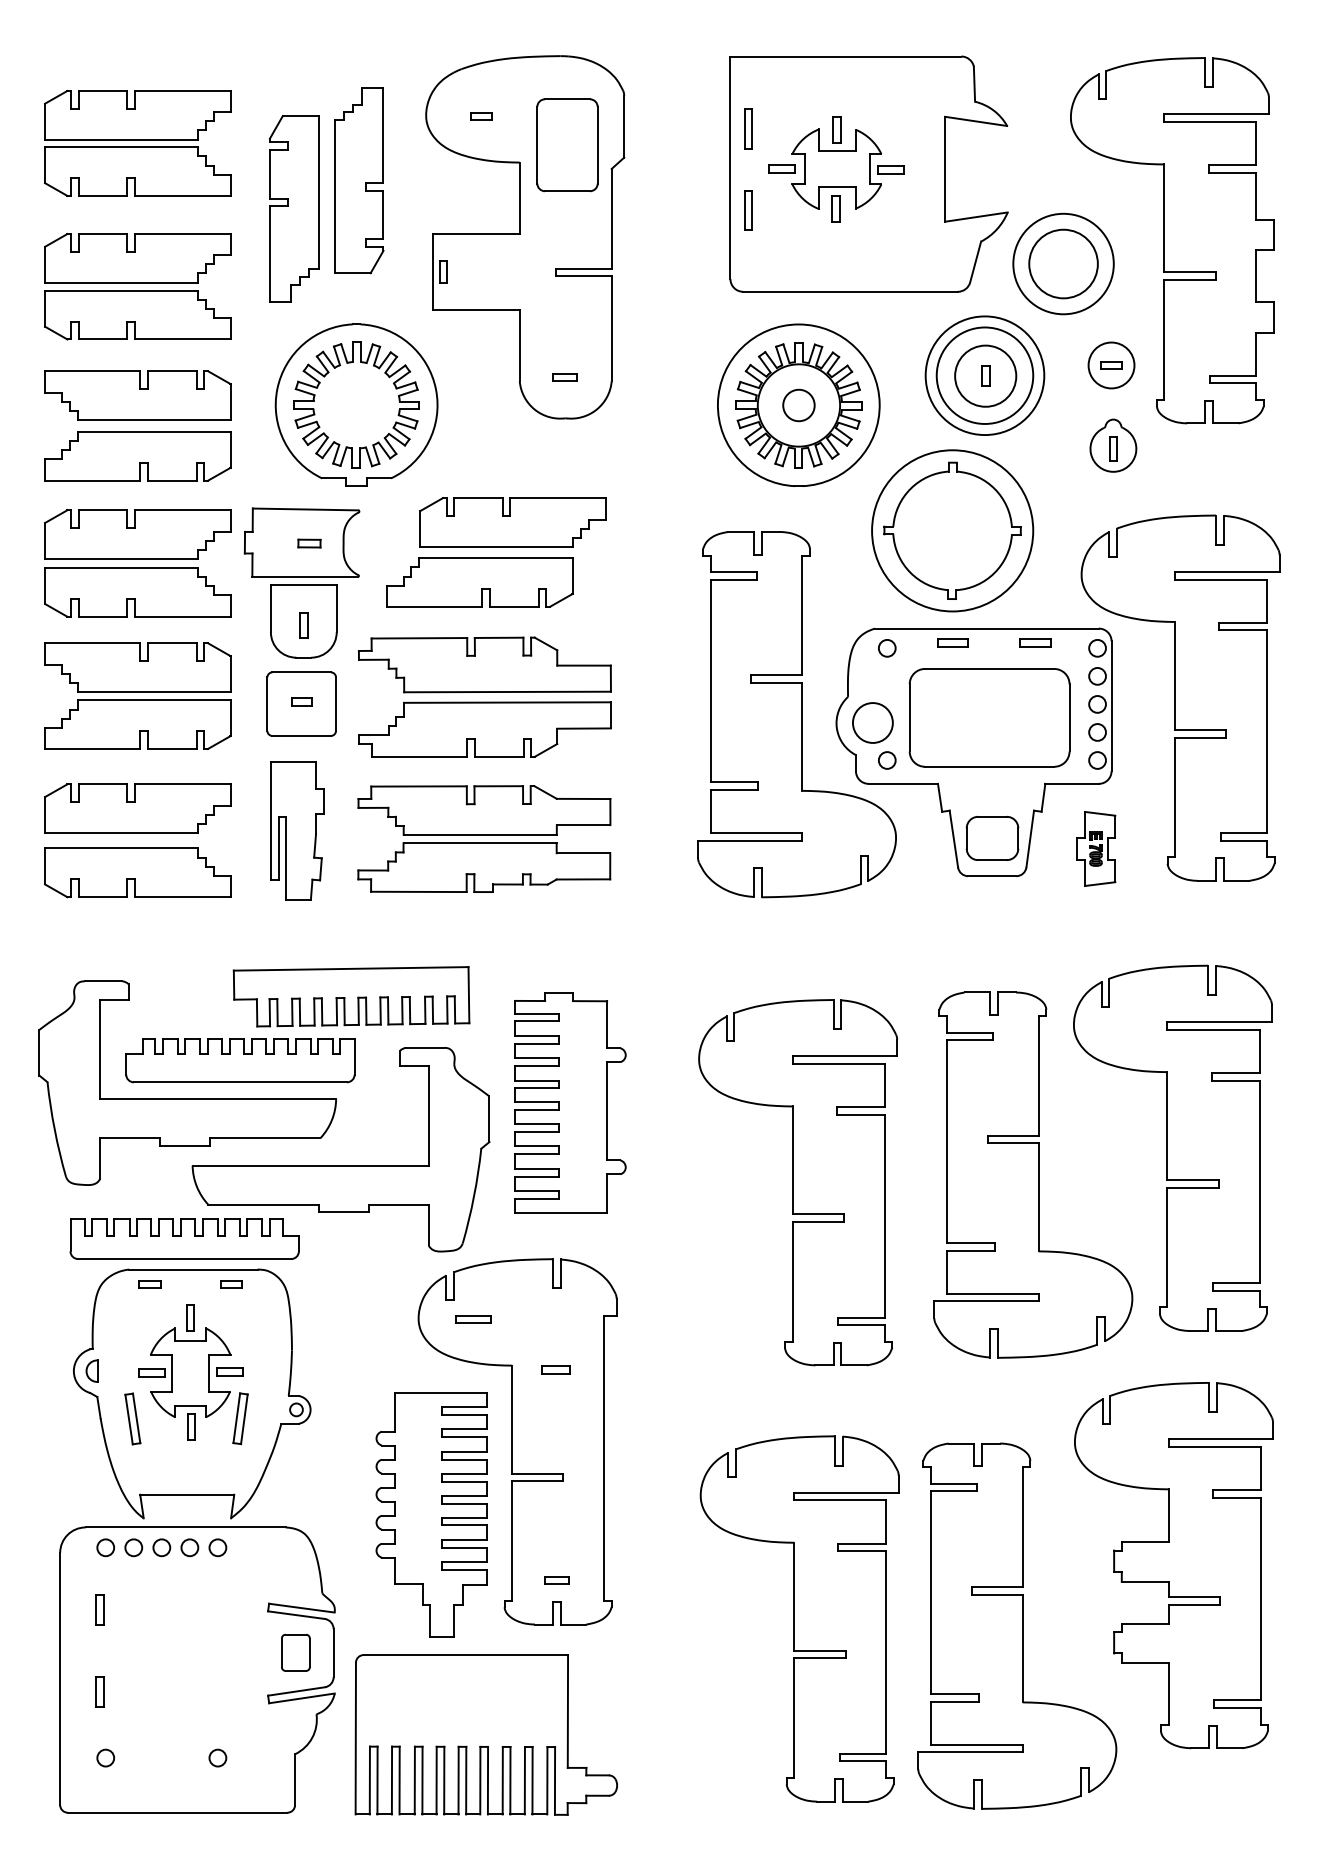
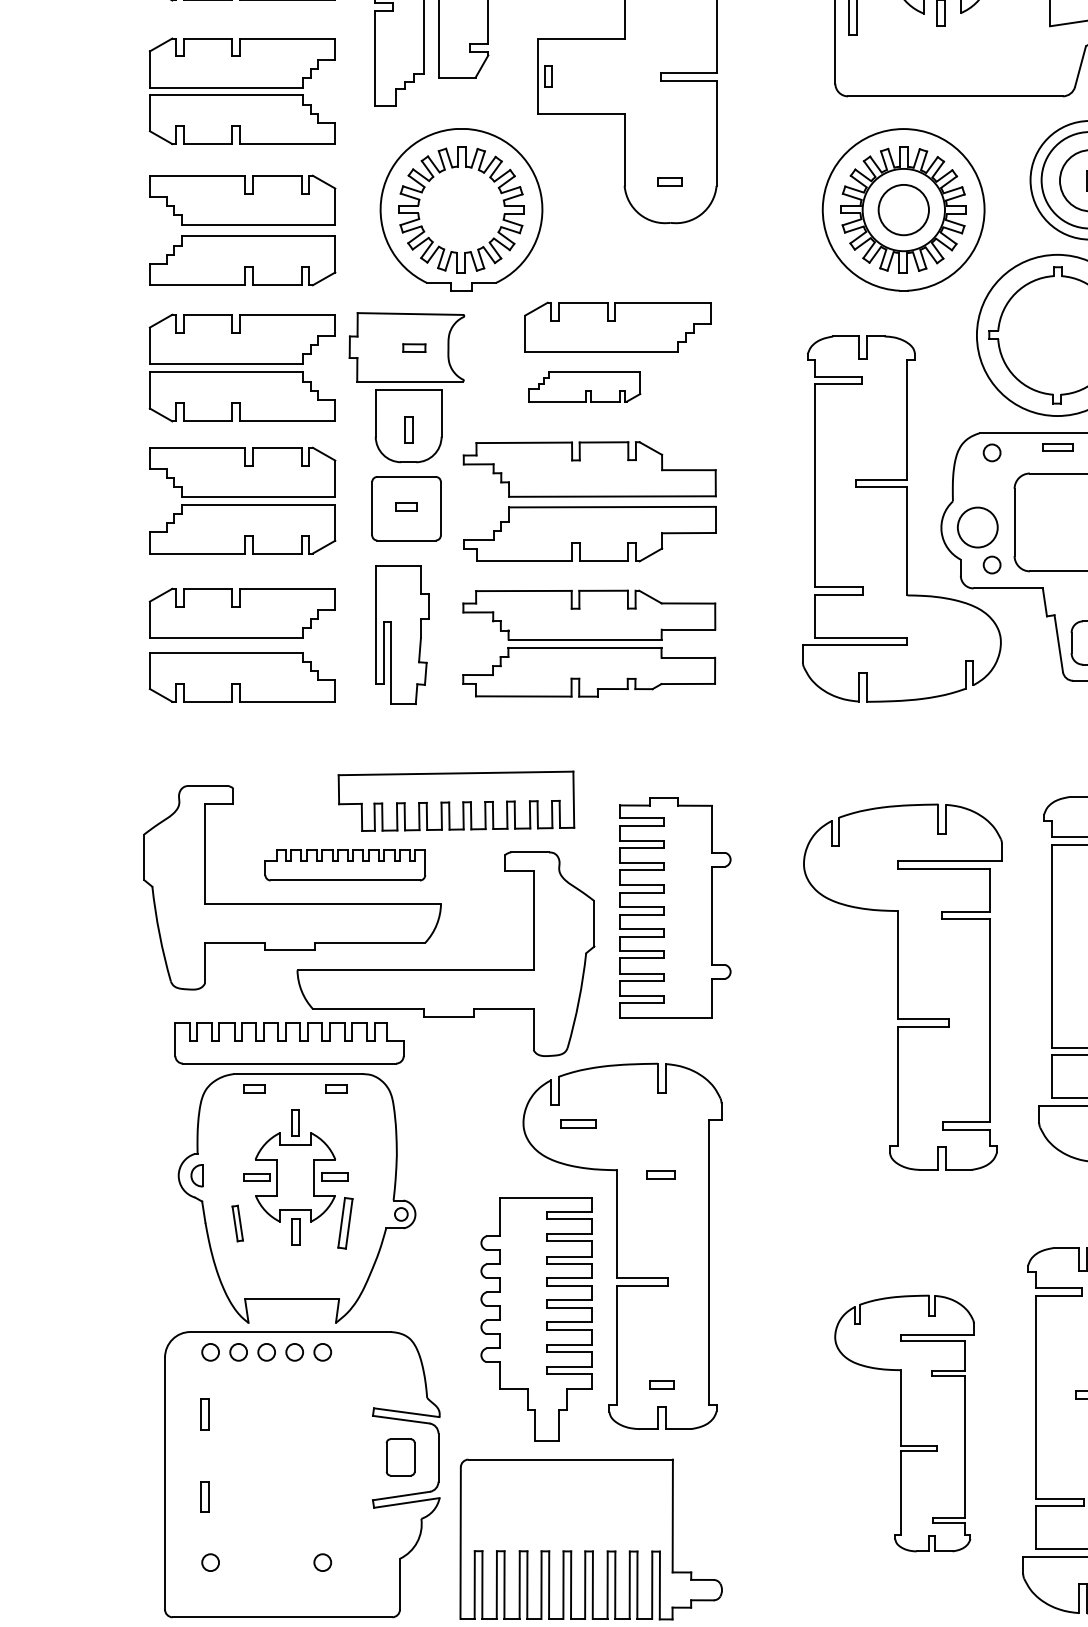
circle: (798, 405) -> (903, 210), size x1.6
part: (479, 582) -> (584, 387), size x0.6
part: (240, 1060) -> (345, 865), size x0.7
part: (132, 1418) -> (237, 1223), size x0.7
part: (799, 1618) -> (904, 1423), size x0.7

